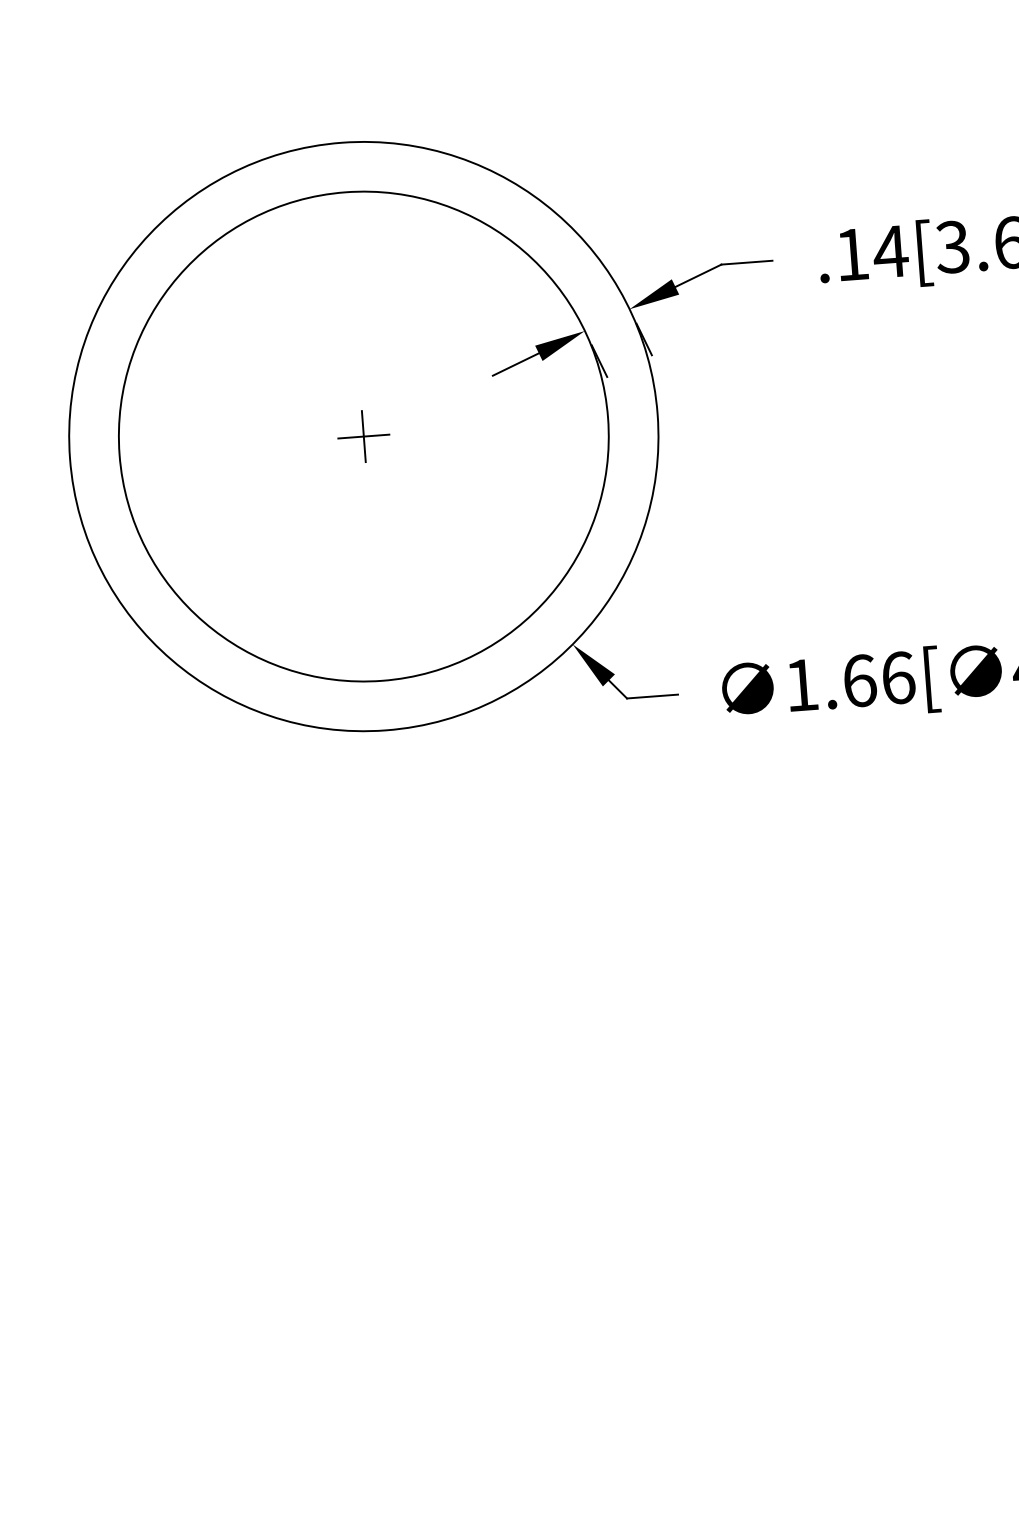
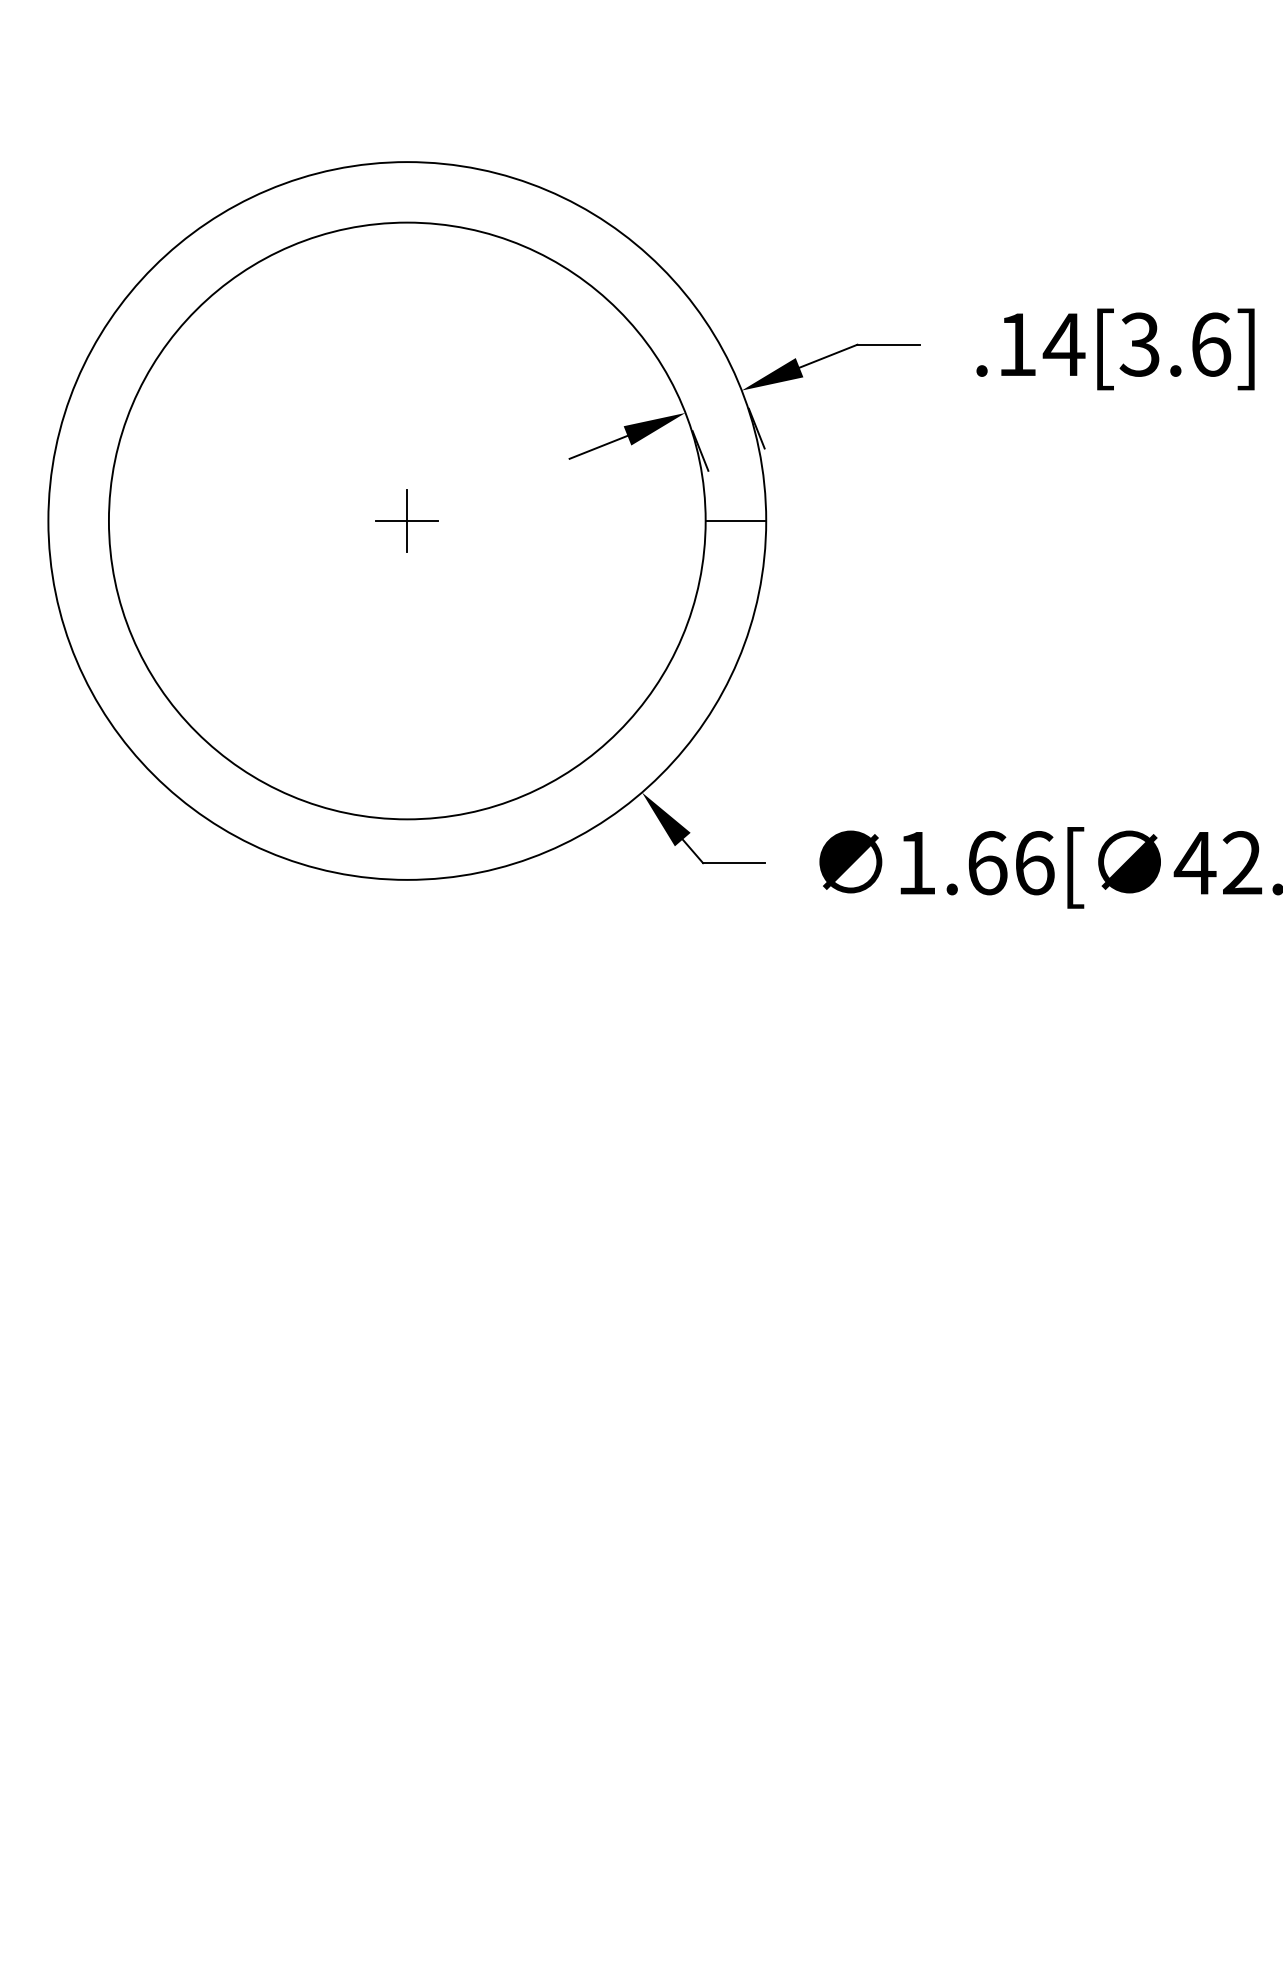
line: (632, 416) -> (735, 521), added

